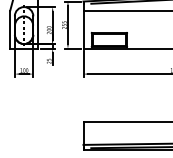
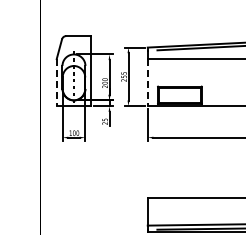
line: (10, 29) -> (56, 82), solid -> dashed
line: (83, 29) -> (147, 82), solid -> dashed

